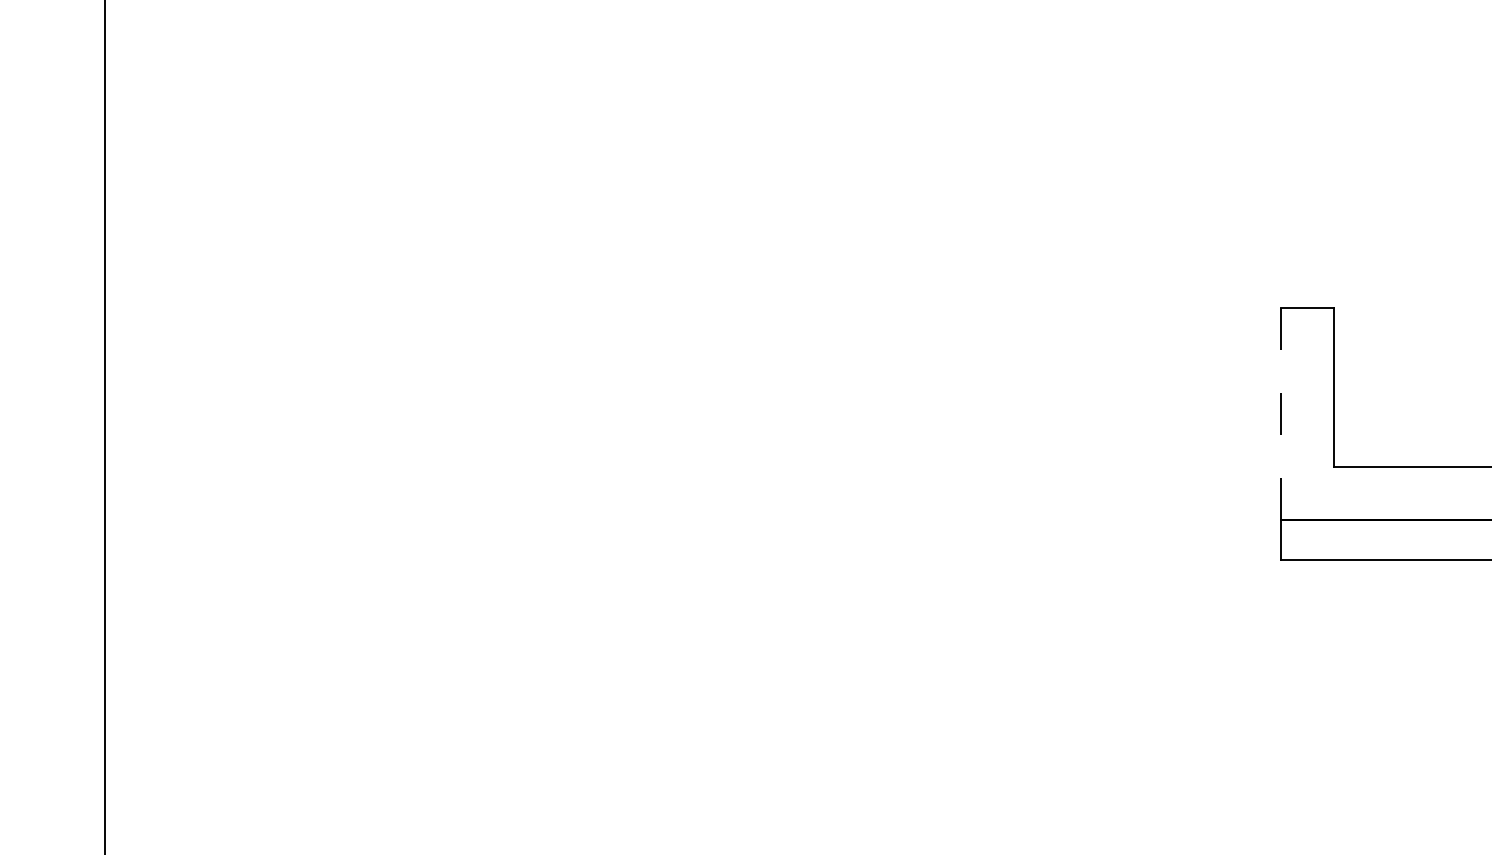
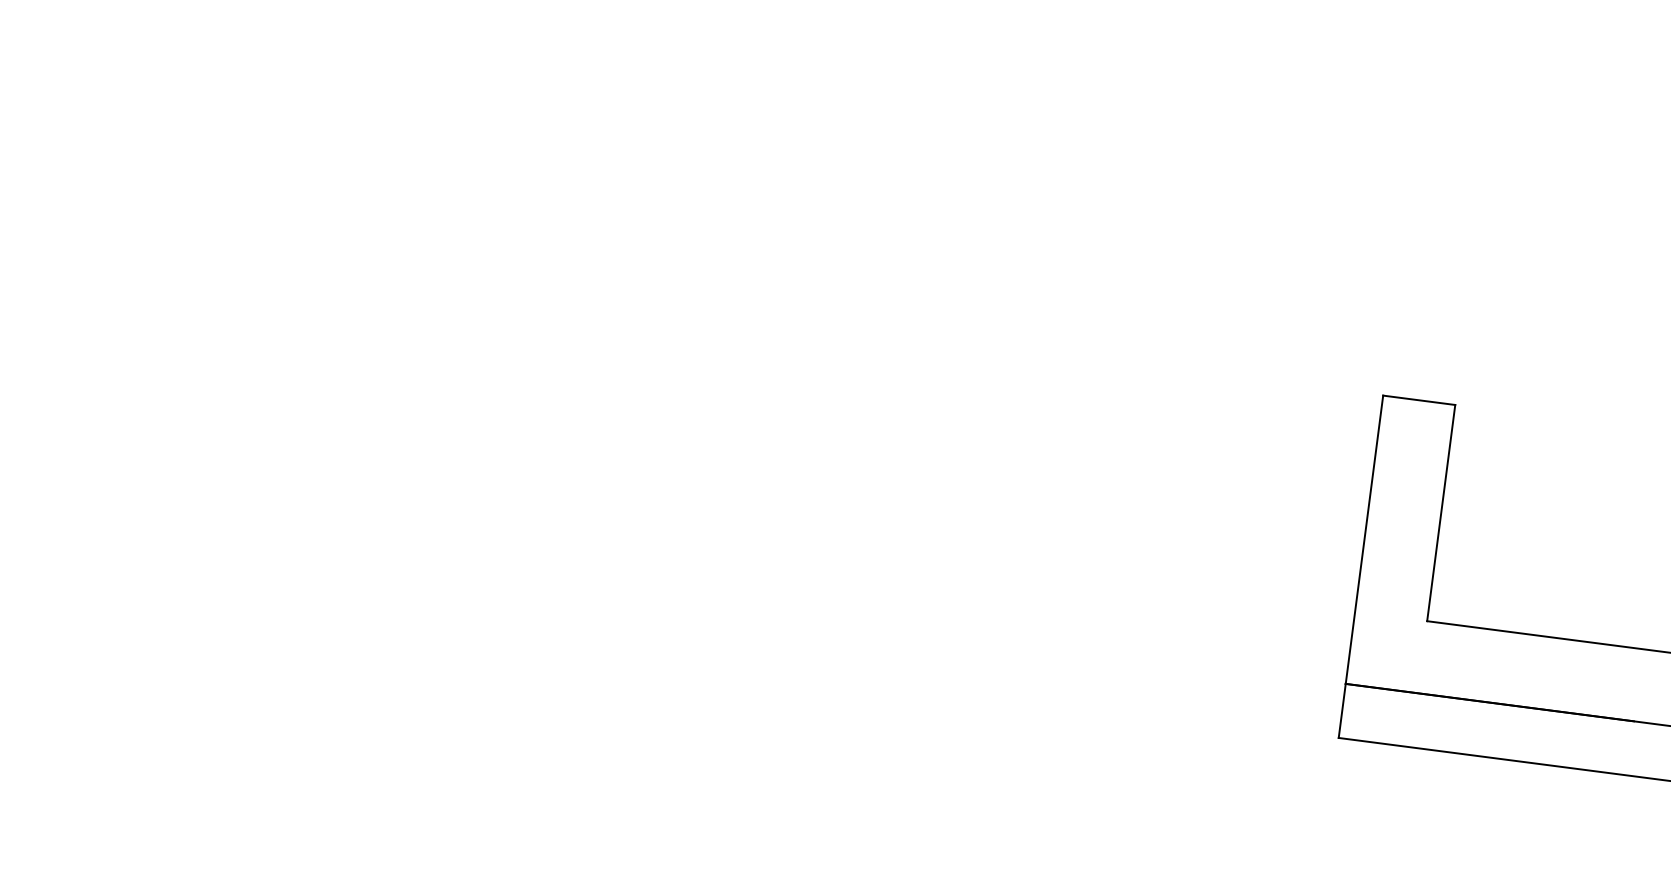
line: (1280, 413) -> (1364, 539), dashed -> solid

